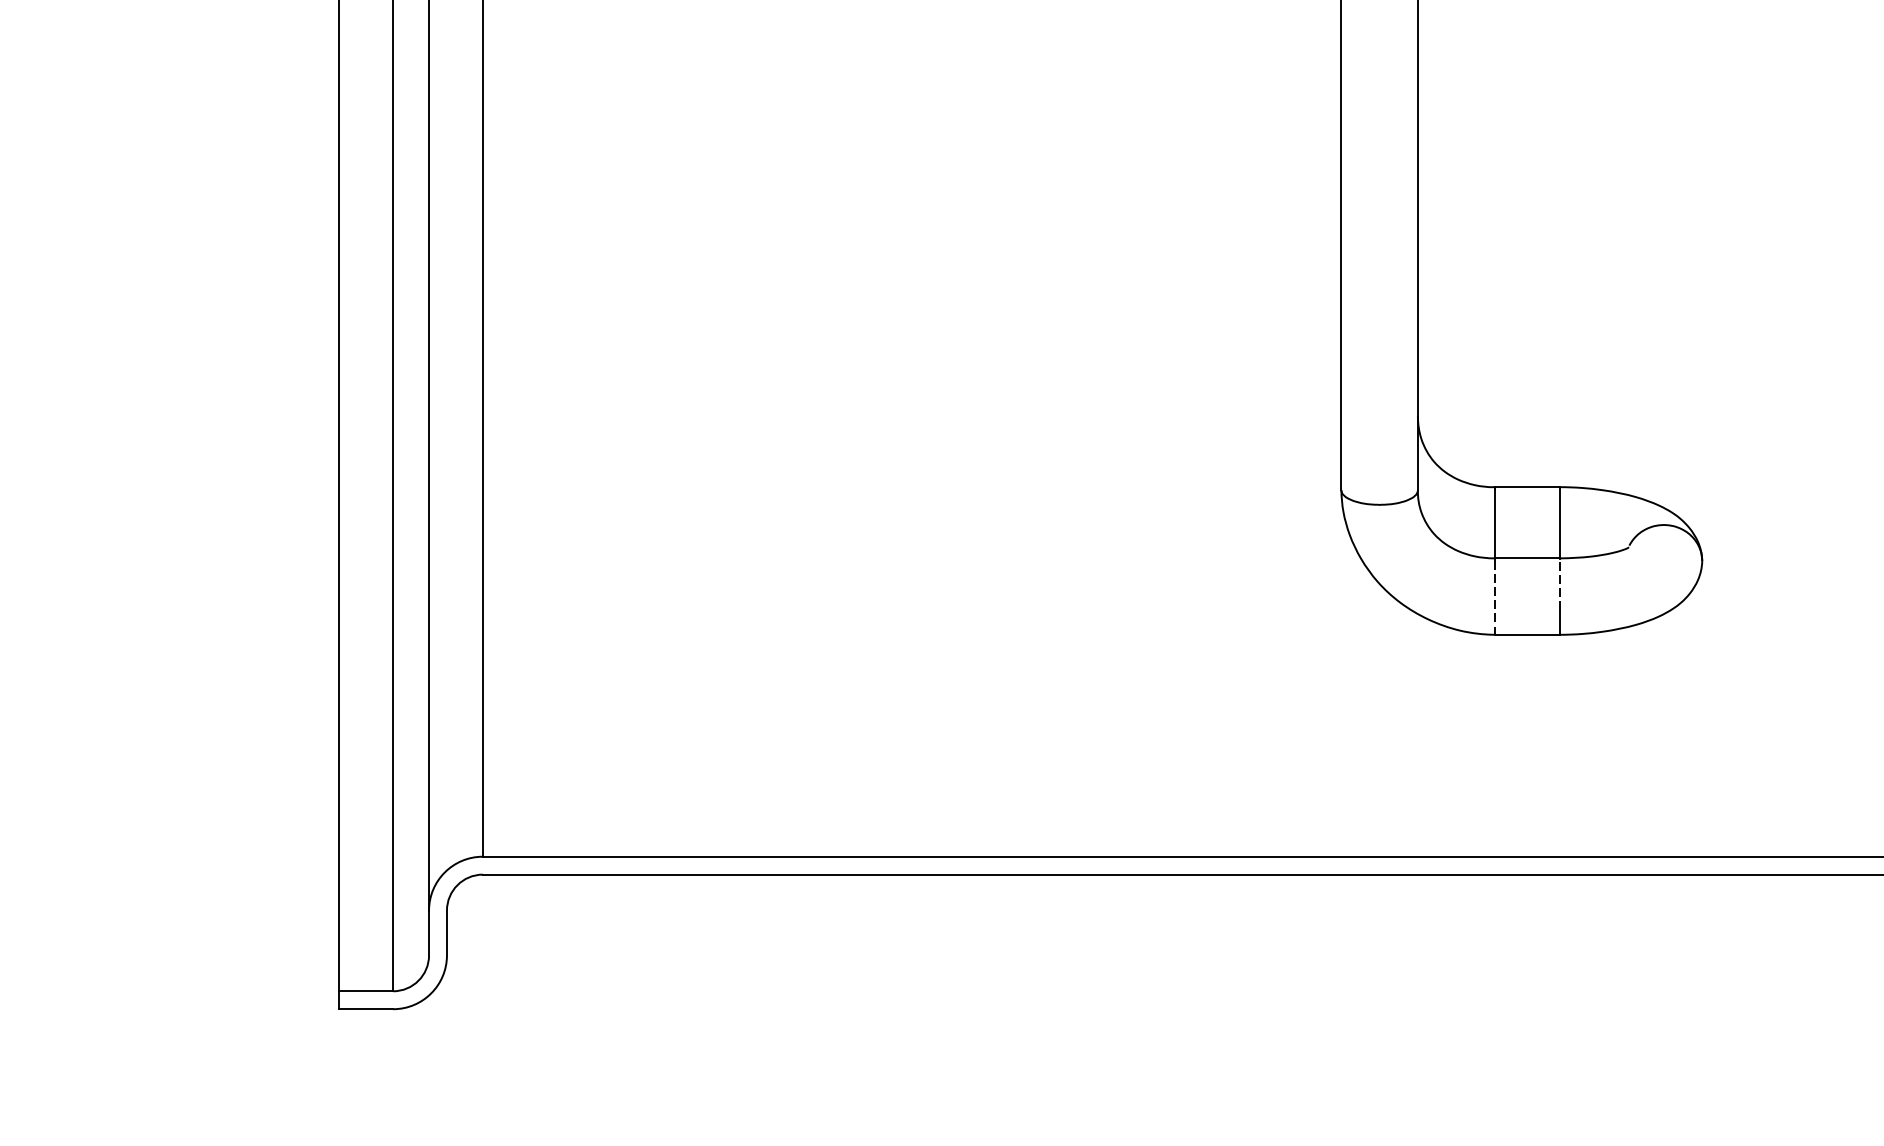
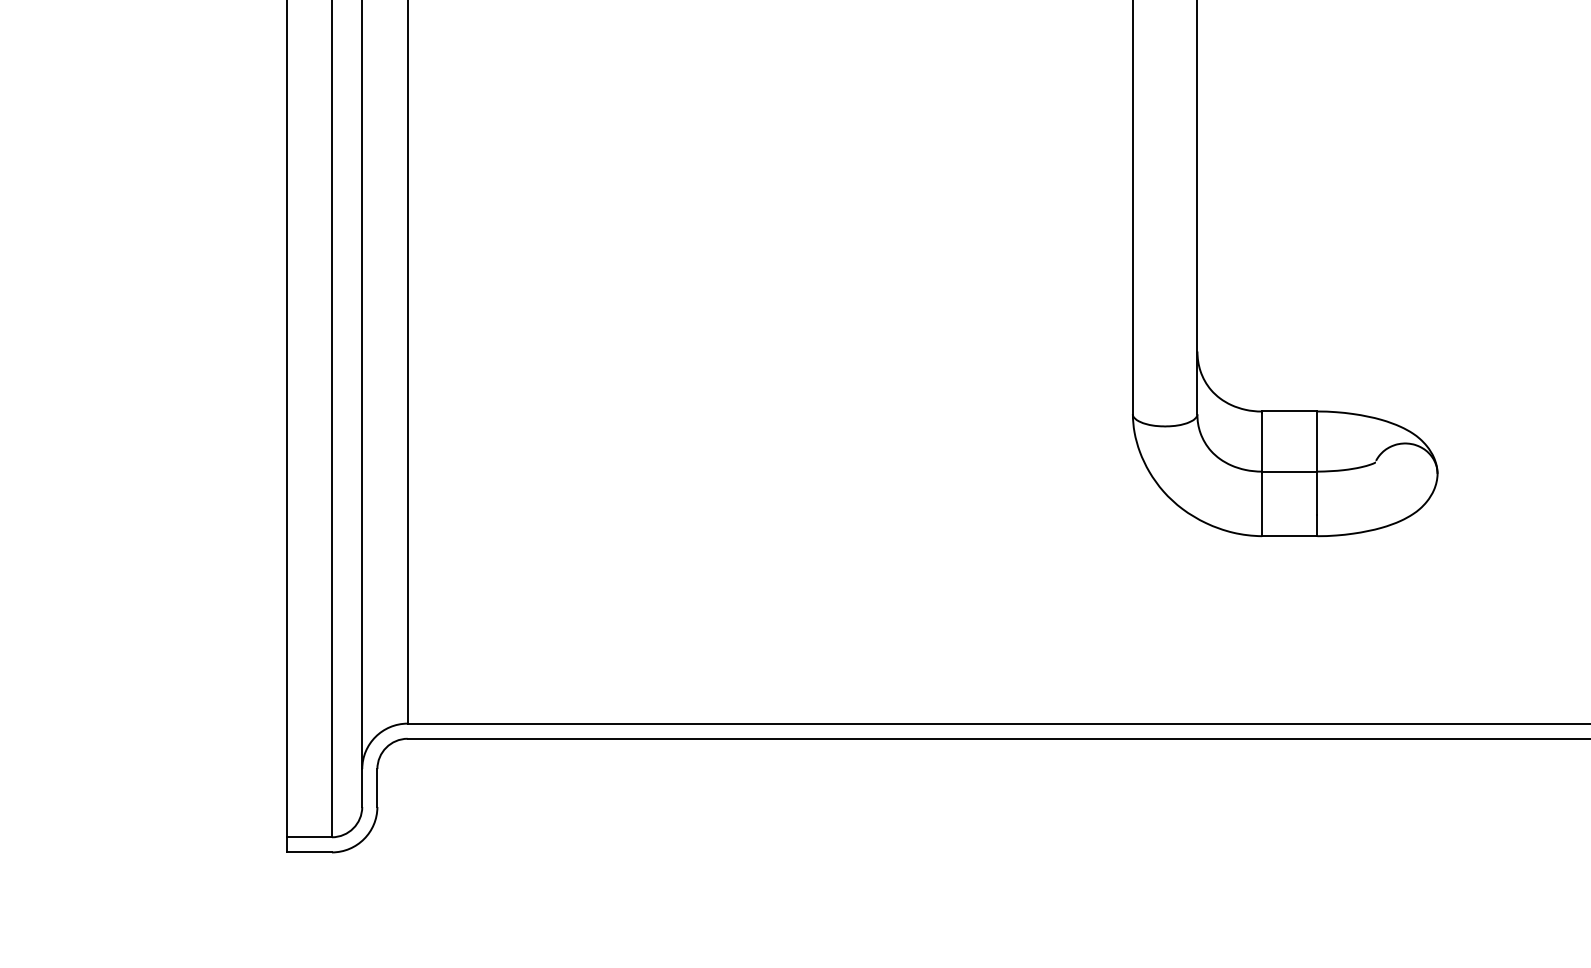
line: (1560, 584) -> (1317, 493), dashed -> solid
line: (1494, 597) -> (1262, 504), dashed -> solid

